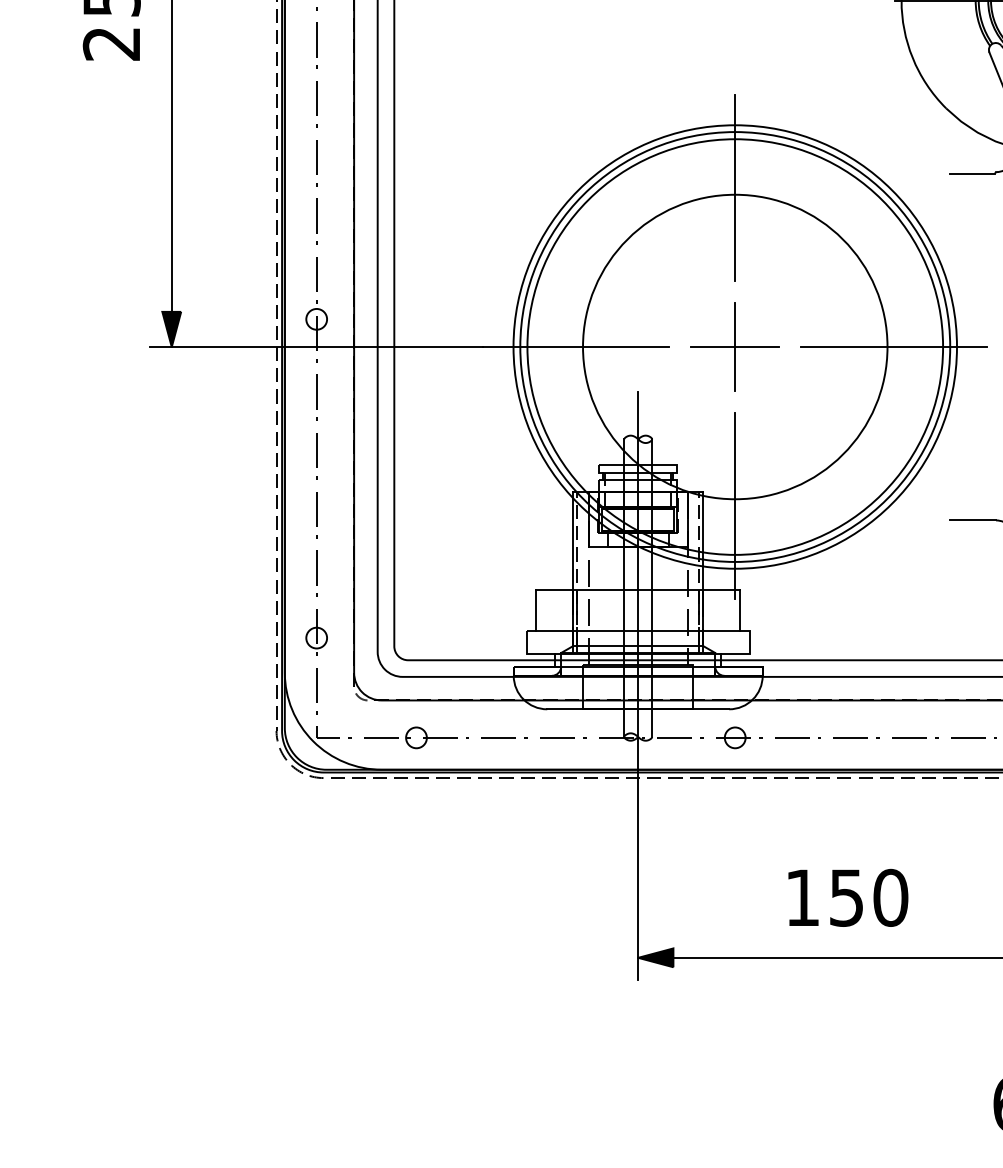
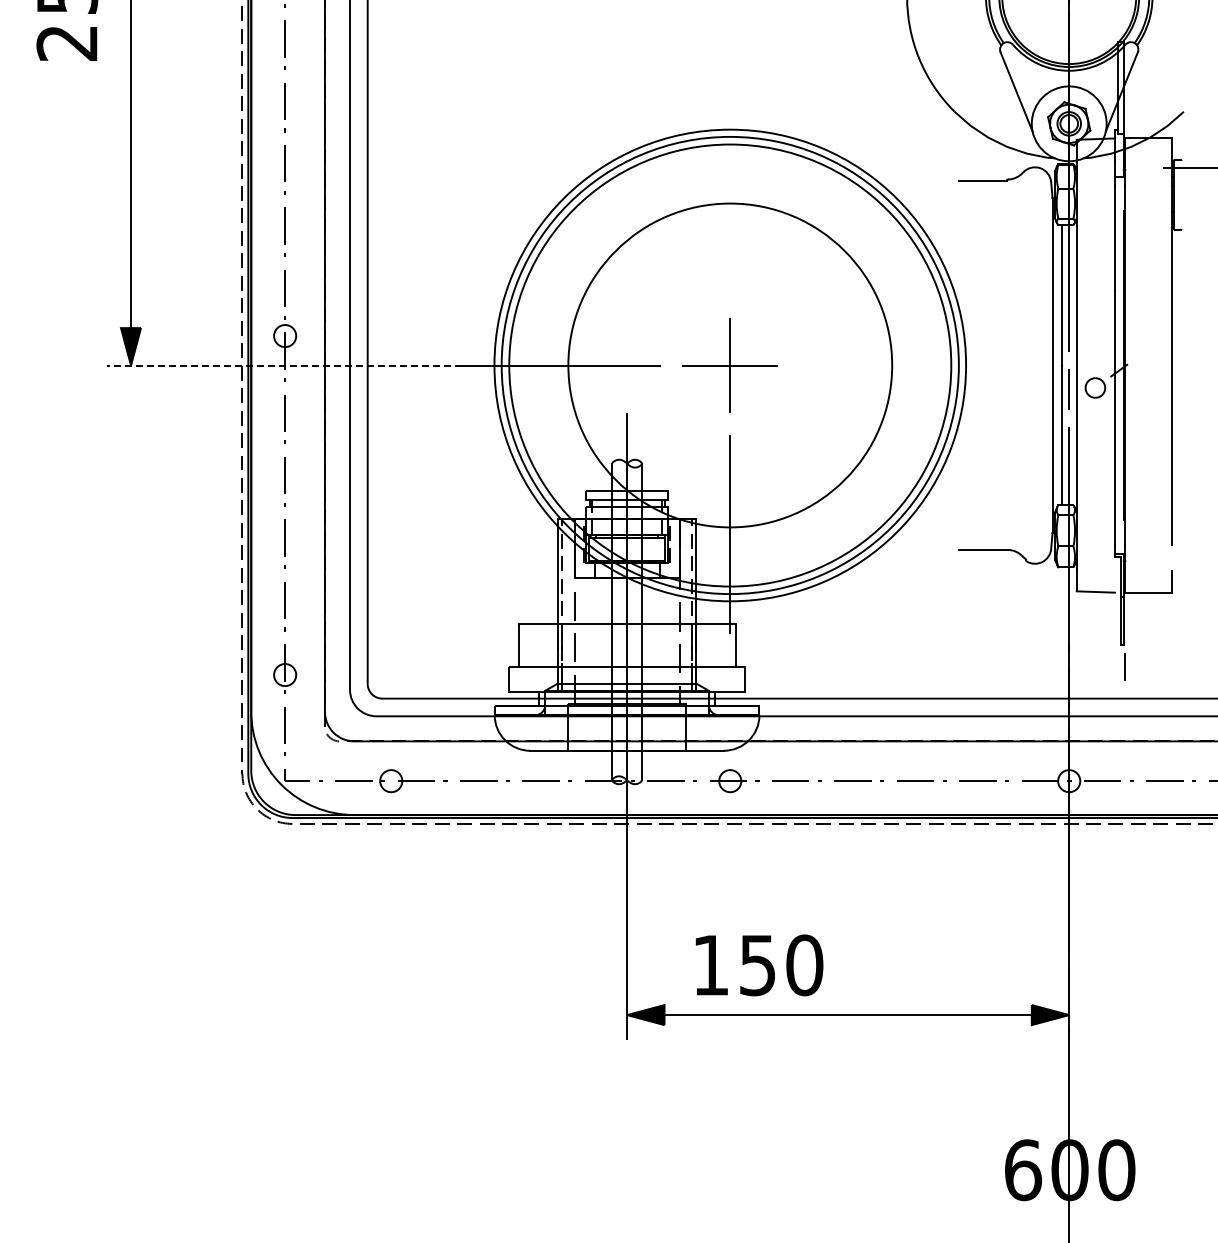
line: (735, 188) -> (730, 196), removed
line: (316, 347) -> (284, 365), solid -> dashed
line: (894, 347) -> (899, 365), removed
text: (848, 898) -> (759, 965), moved

